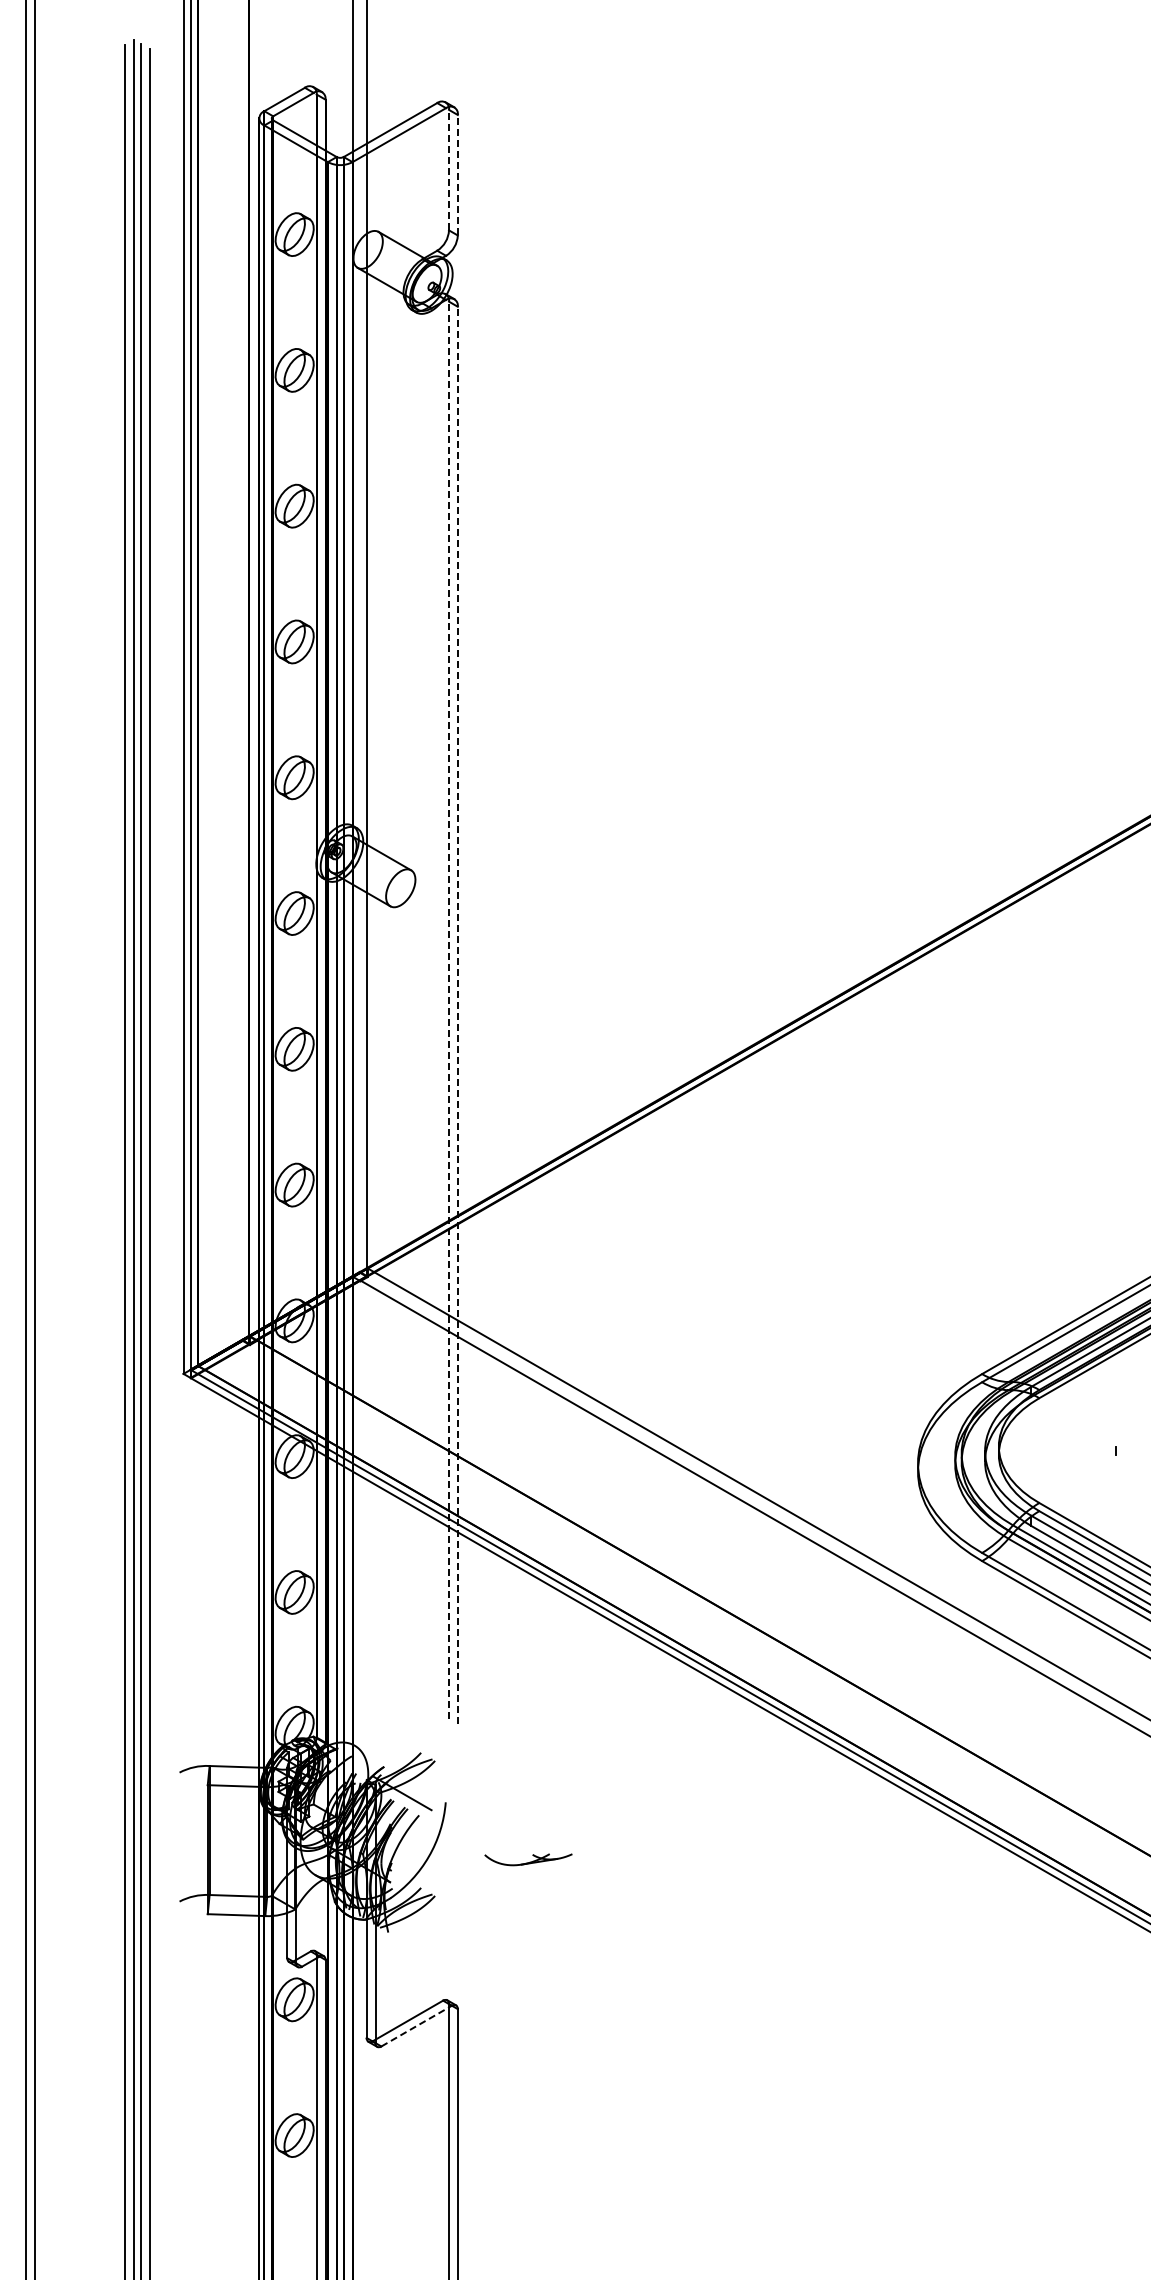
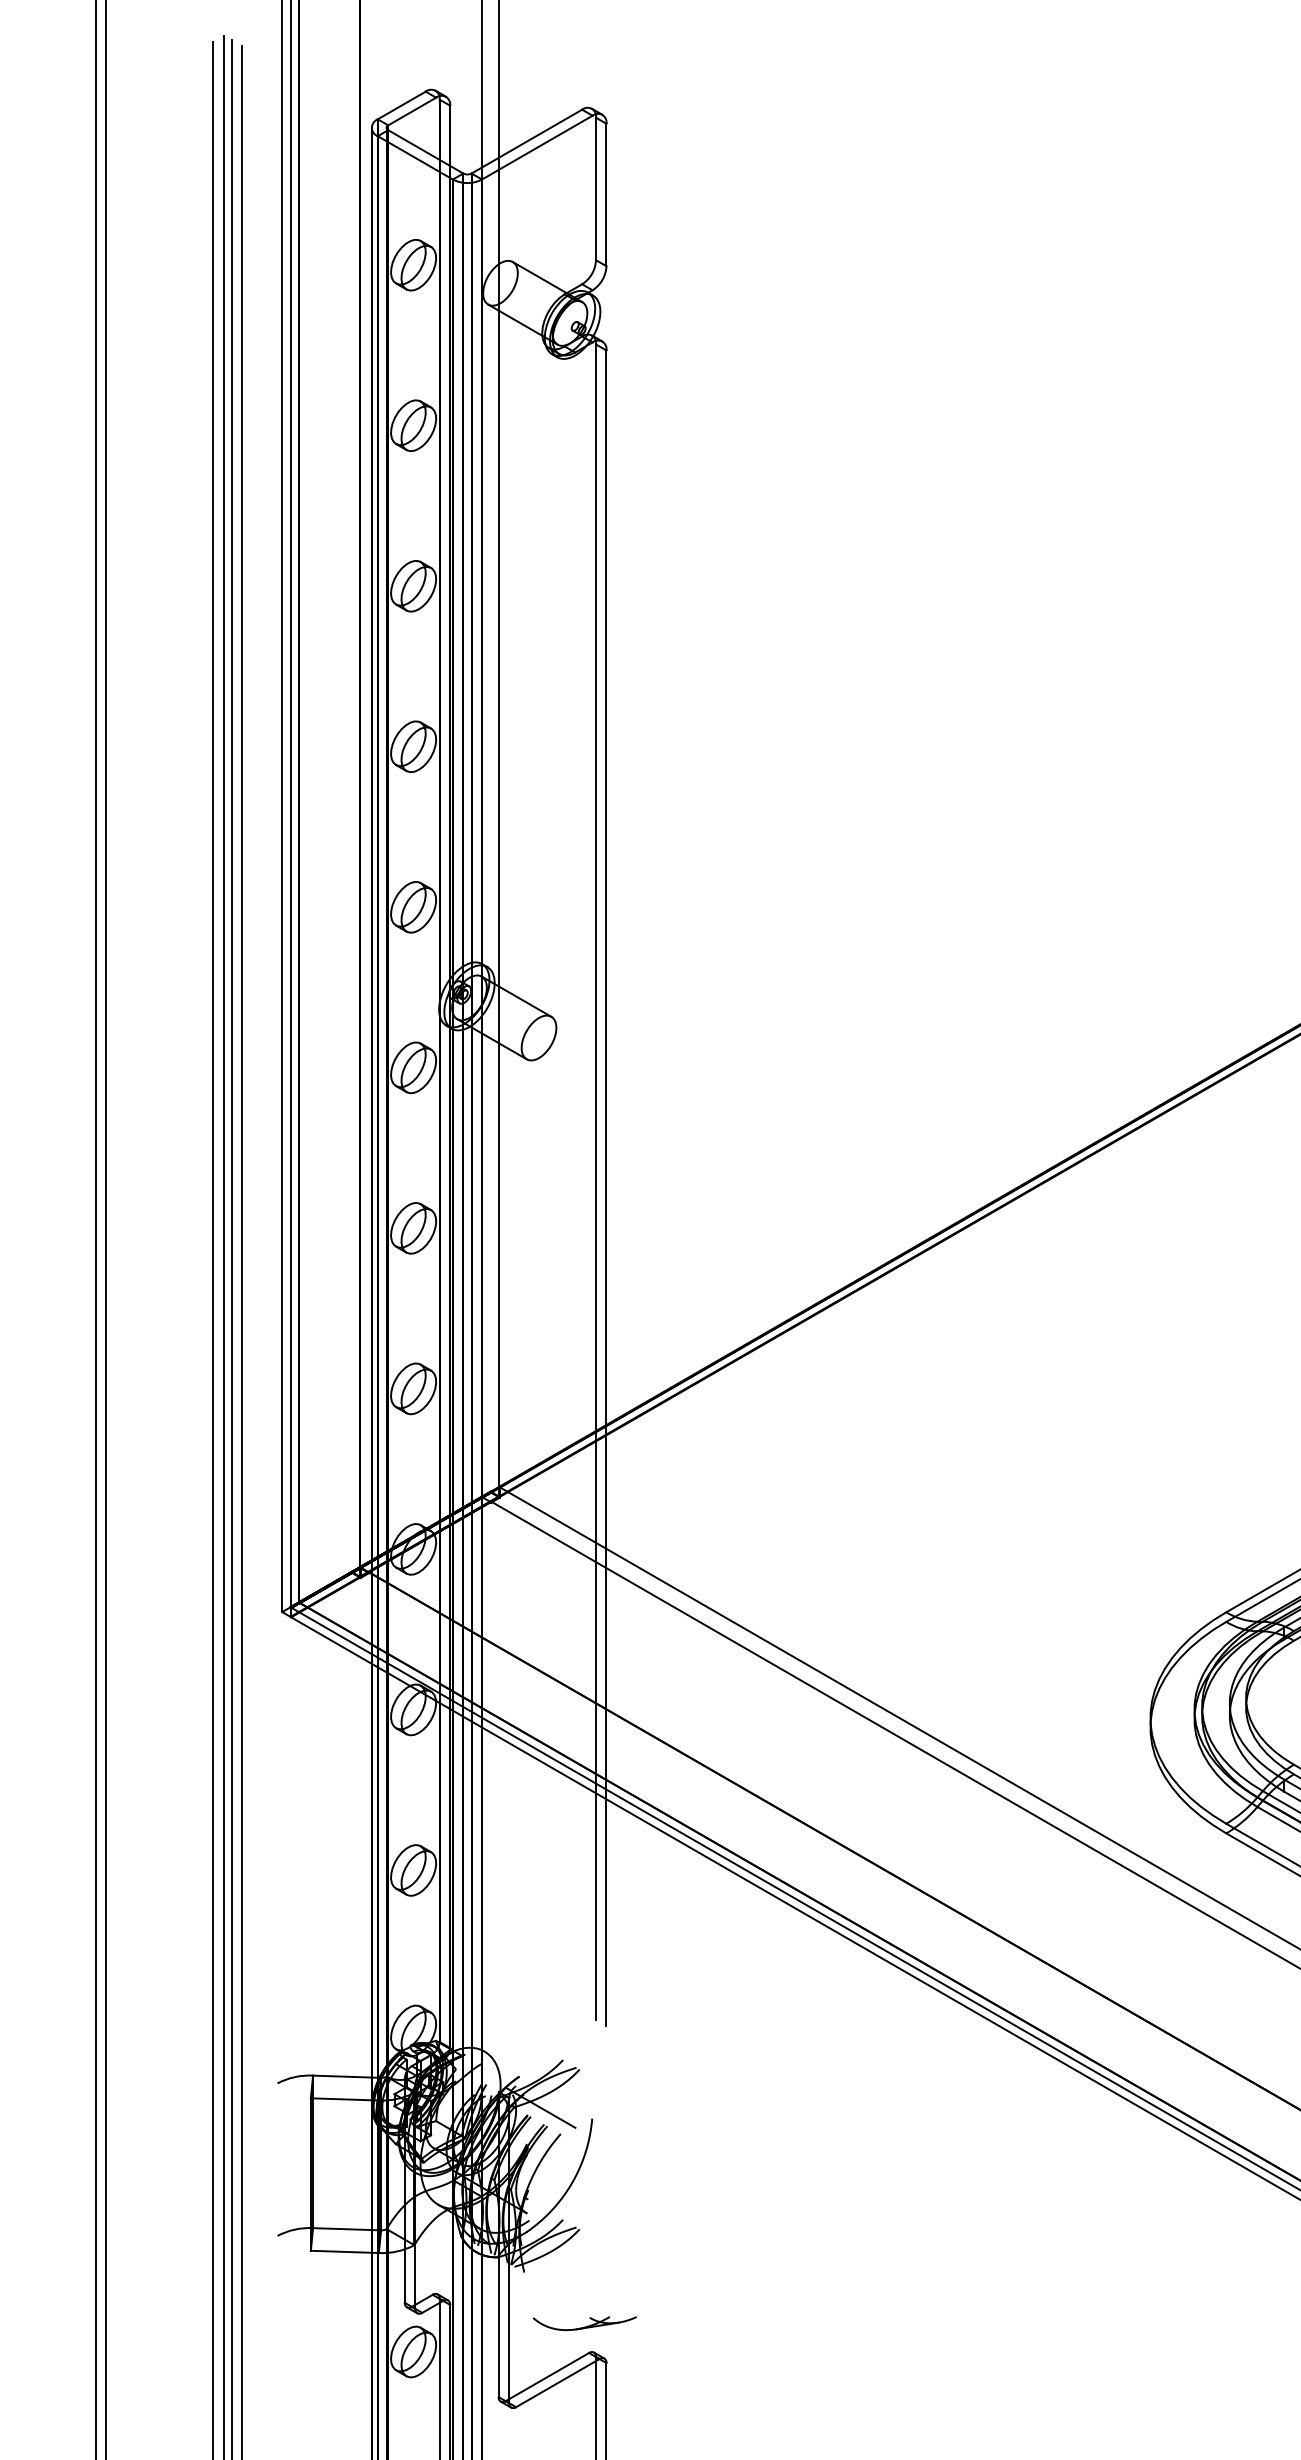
line: (449, 169) -> (596, 188), dashed -> solid
line: (457, 174) -> (606, 194), dashed -> solid
line: (449, 1010) -> (596, 1182), dashed -> solid
line: (457, 1015) -> (606, 1188), dashed -> solid
part: (528, 1859) -> (584, 2323), moved
line: (416, 2026) -> (557, 2383), dashed -> solid

